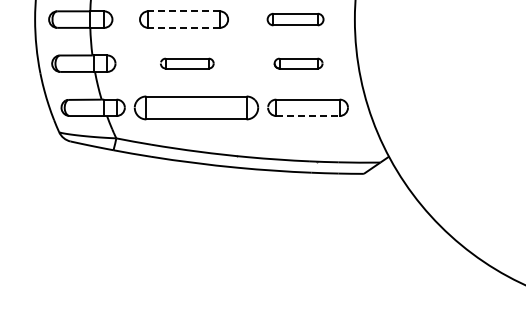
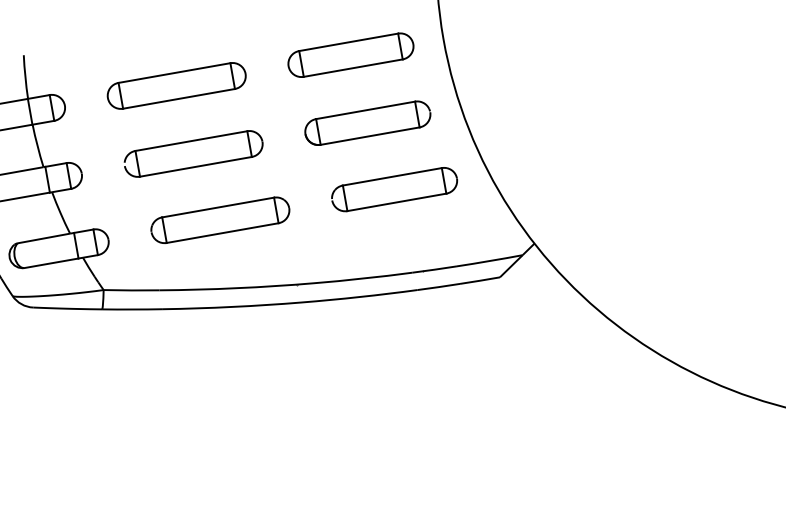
line: (184, 11) -> (175, 73), dashed -> solid
part: (295, 19) -> (350, 55), size x1.43
line: (184, 27) -> (179, 98), dashed -> solid
part: (187, 63) -> (194, 153), size x1.67
part: (298, 63) -> (367, 122), size x1.67
part: (196, 107) -> (220, 219), size x0.71
line: (308, 116) -> (397, 203), dashed -> solid

